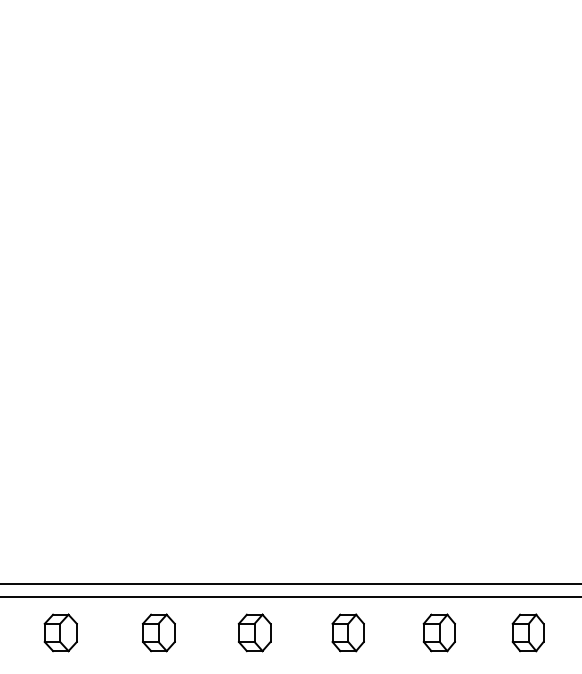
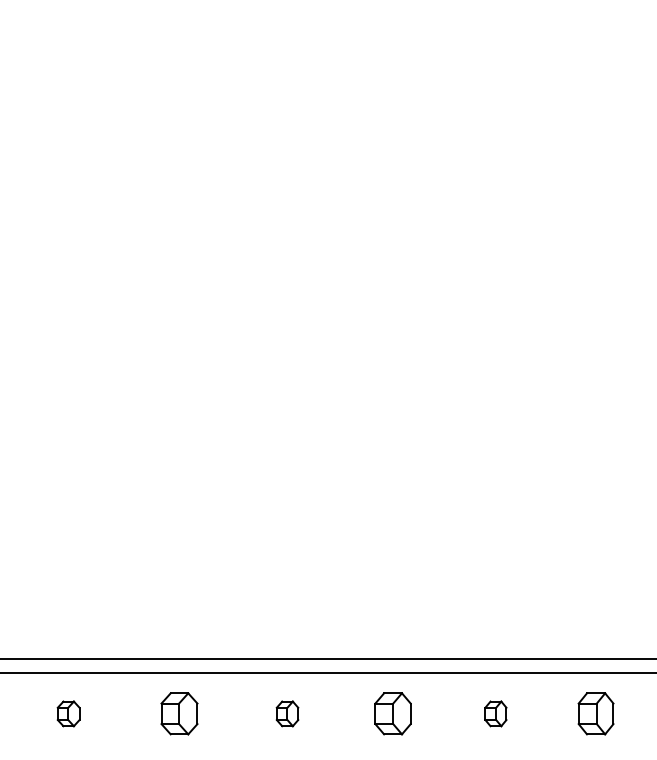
part: (60, 632) -> (68, 713), size x0.6
part: (254, 632) -> (287, 713), size x0.6
part: (439, 632) -> (495, 713), size x0.6

